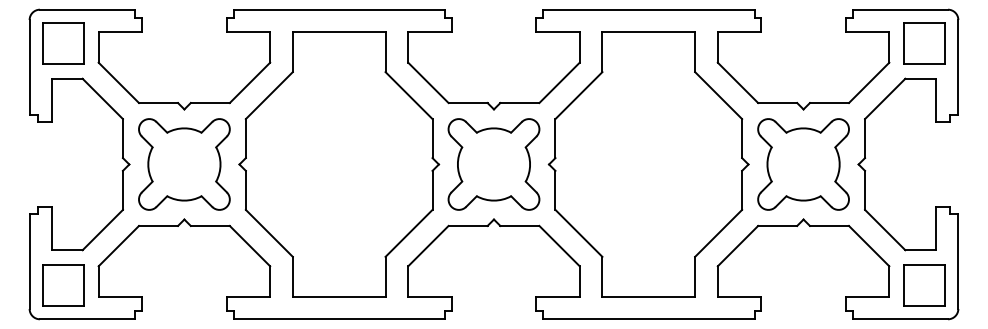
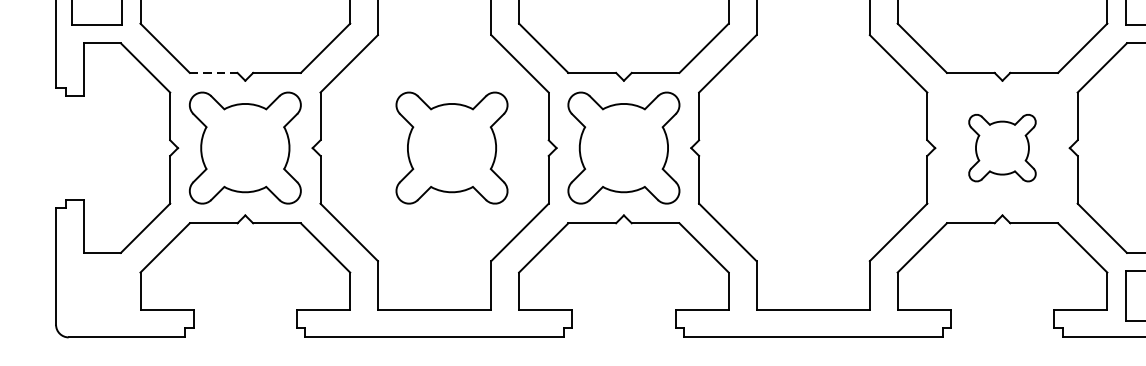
line: (158, 103) -> (213, 73), solid -> dashed
part: (353, 164) -> (452, 148), added
part: (803, 164) -> (1002, 148), size x0.6
part: (63, 285) -> (97, 296), removed

